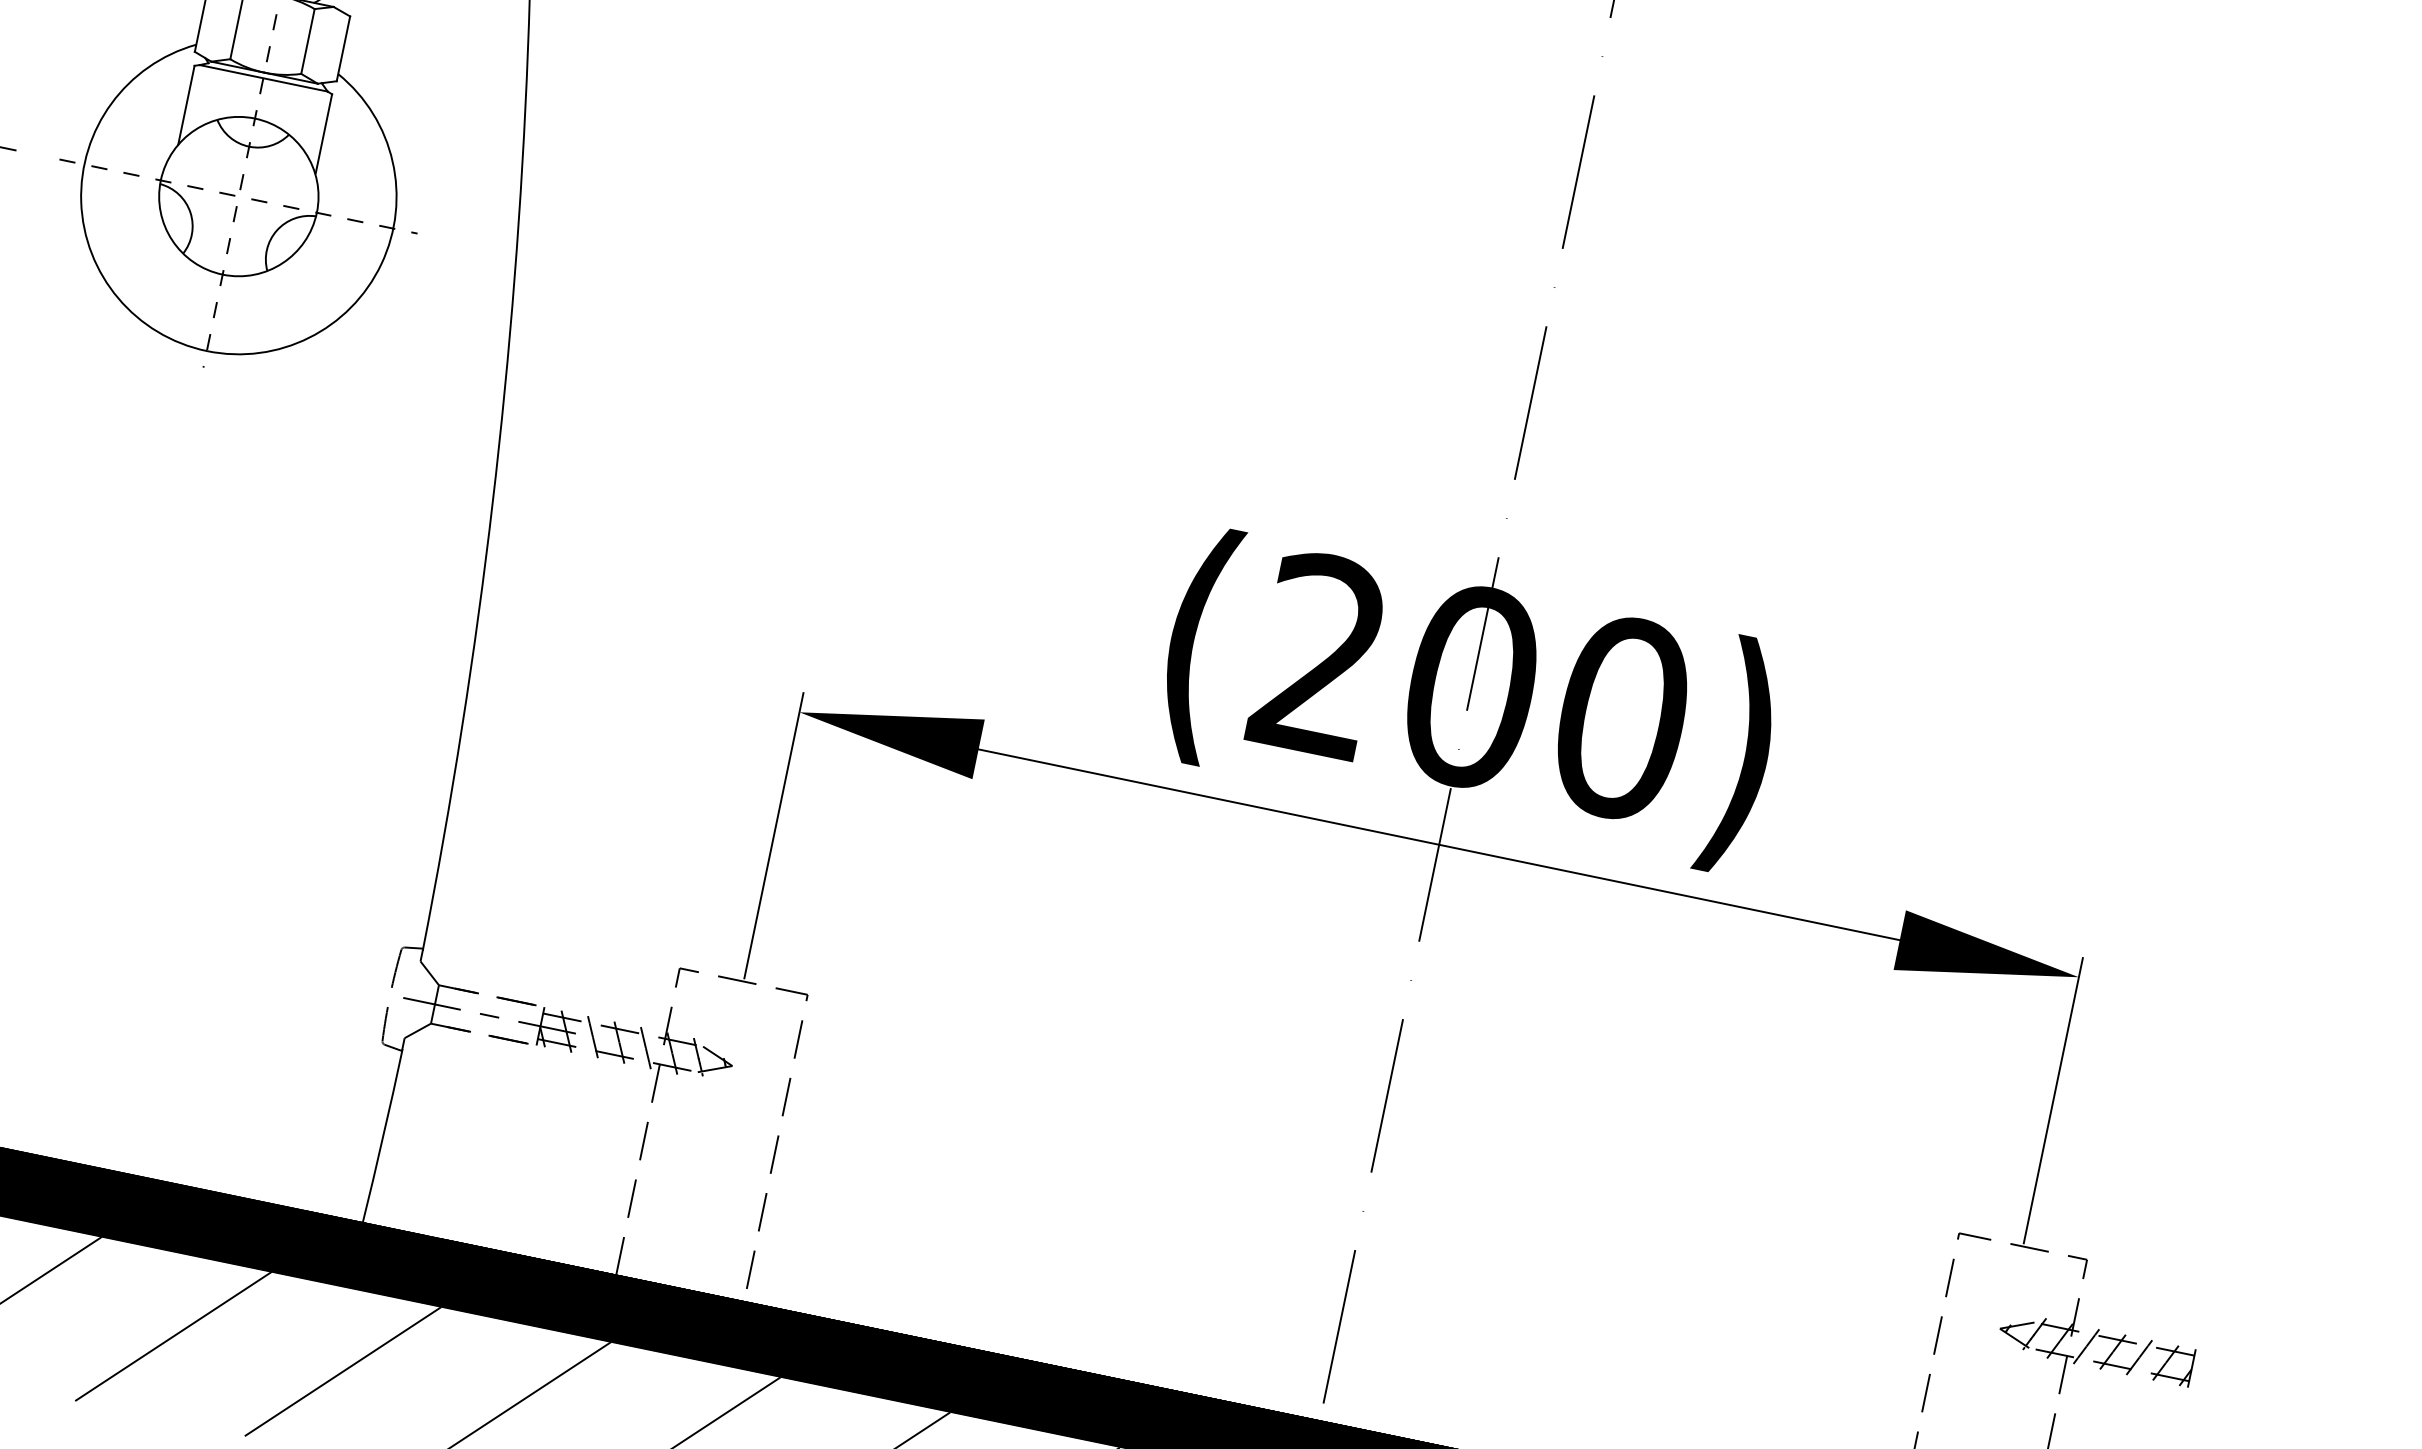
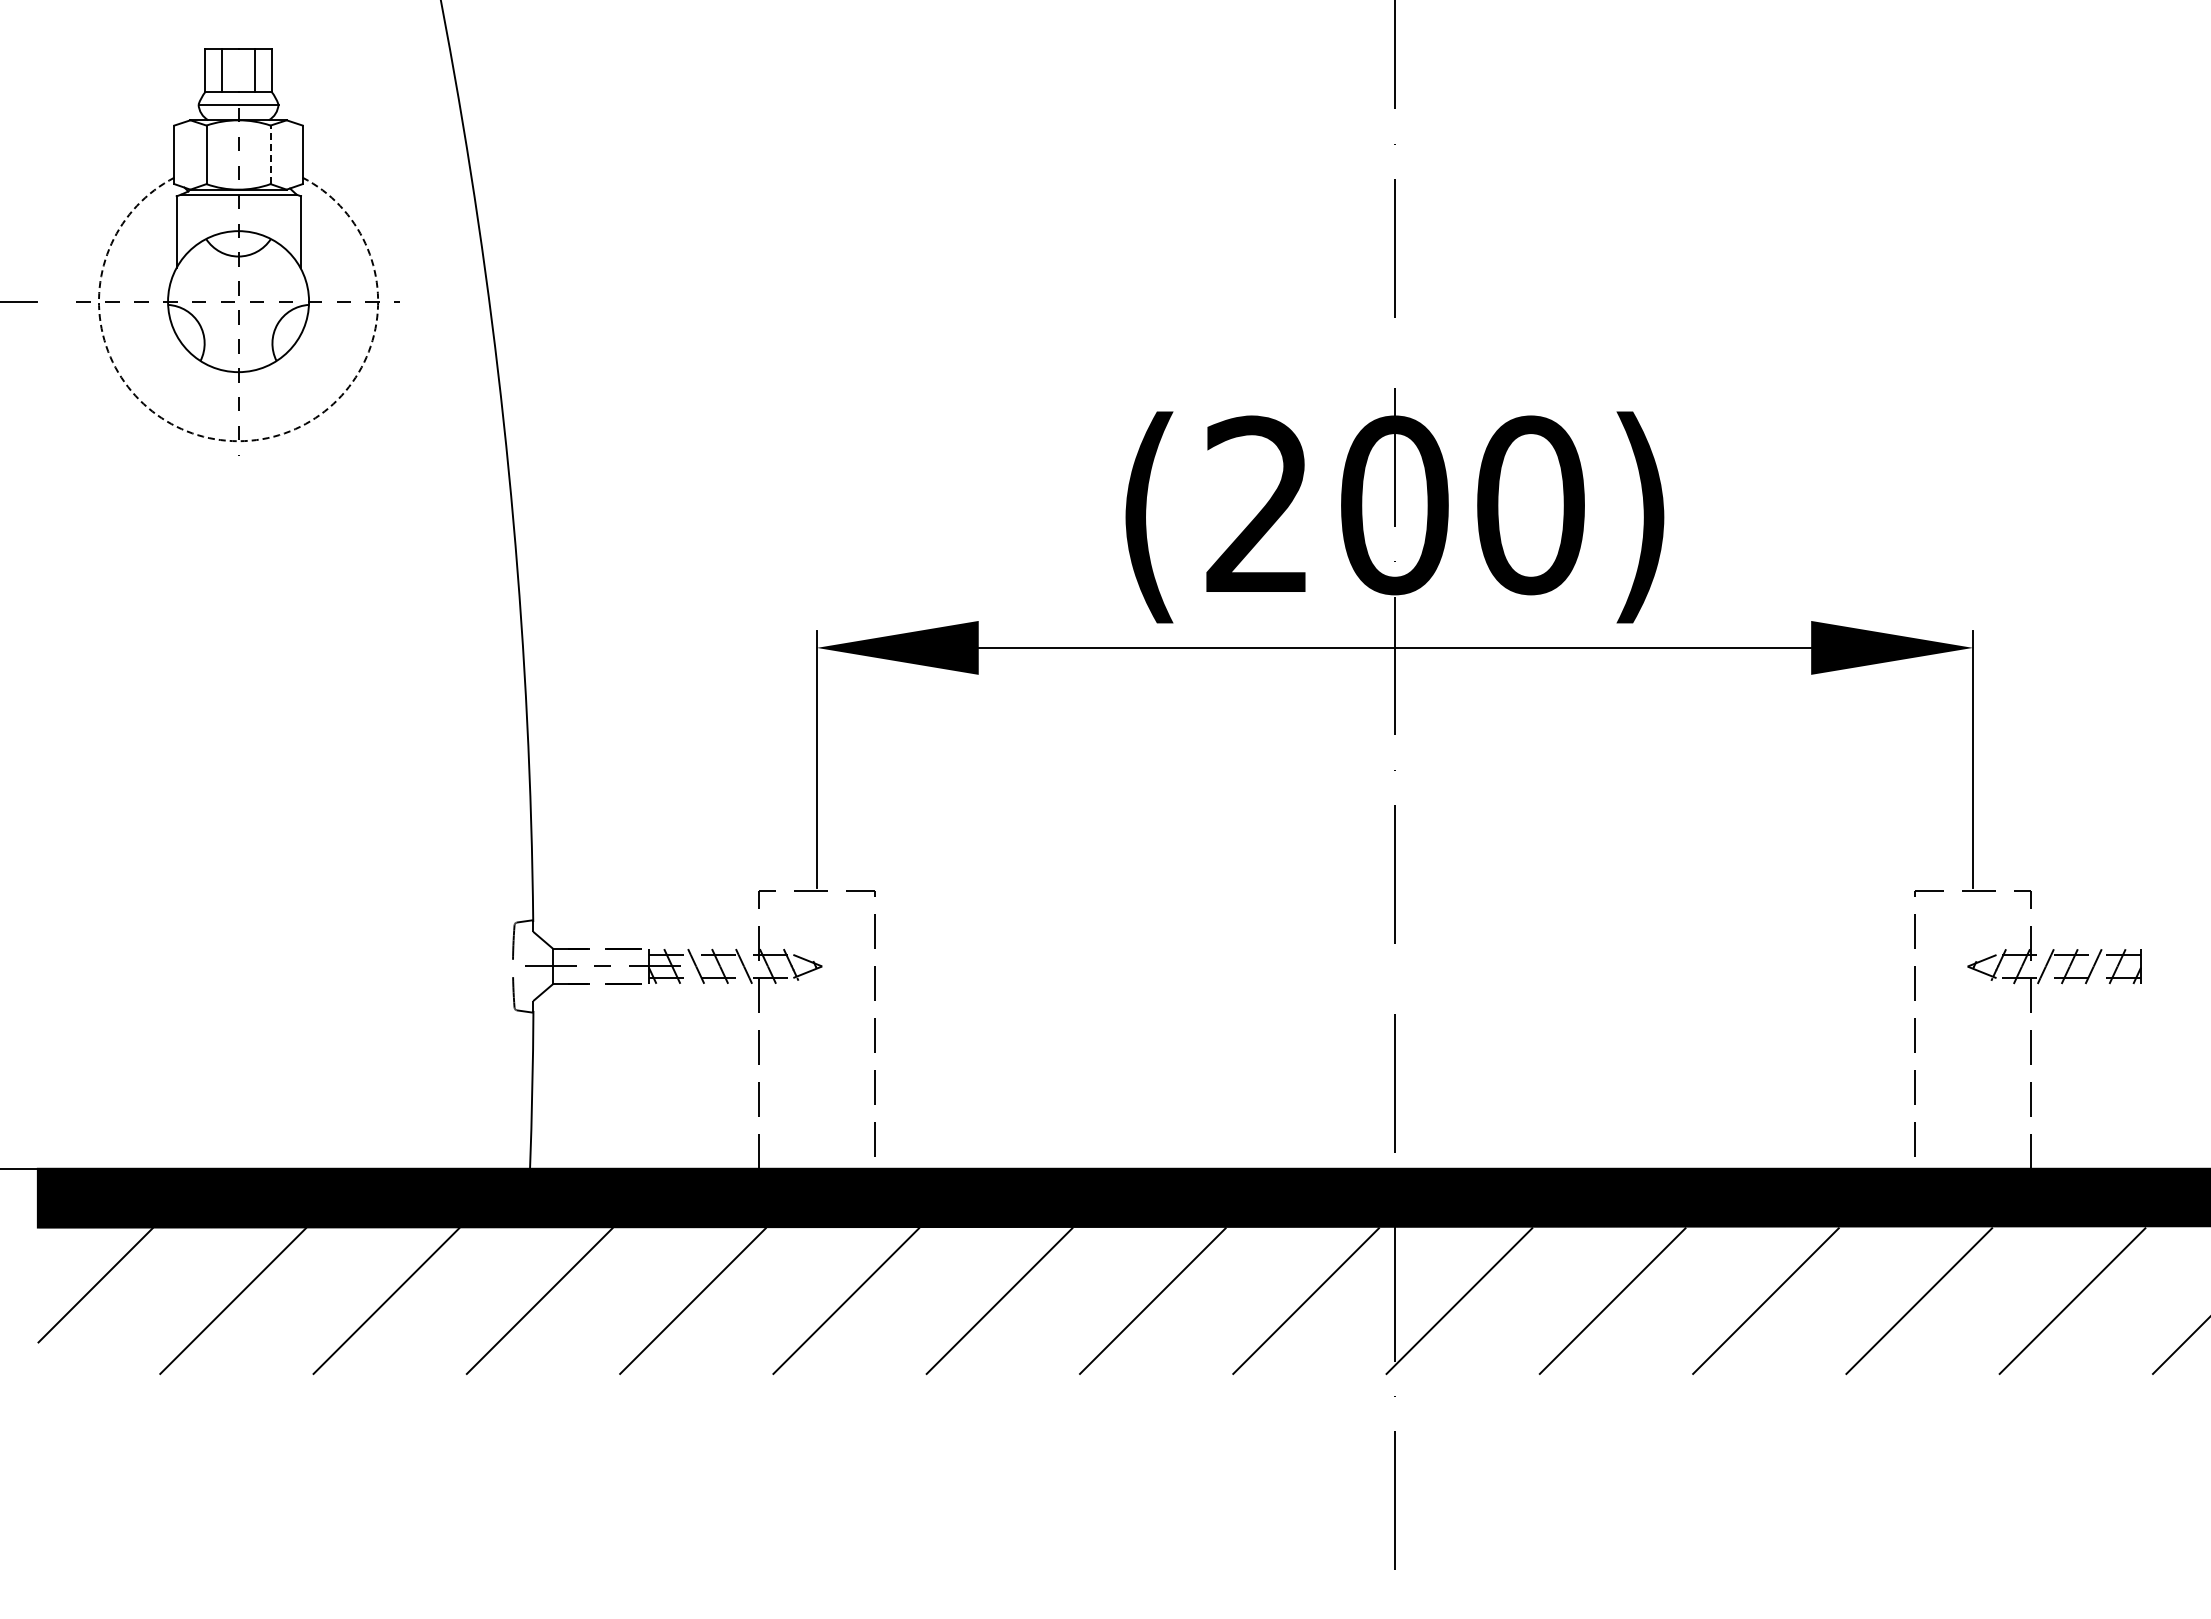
line: (307, 41) -> (270, 154), solid -> dashed
arc: (206, 351) -> (238, 441), solid -> dashed

